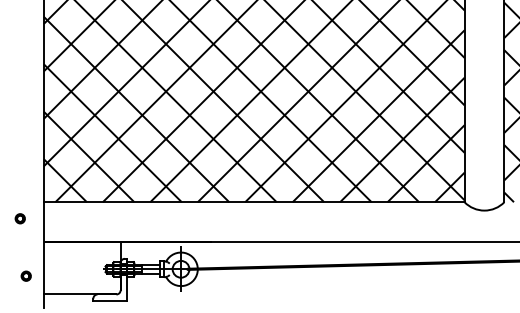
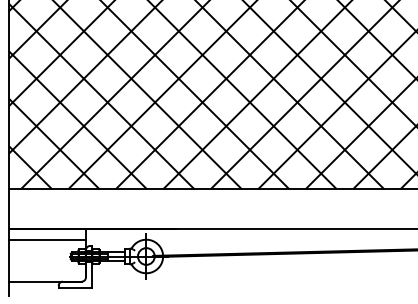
line: (81, 252) -> (46, 239), added

